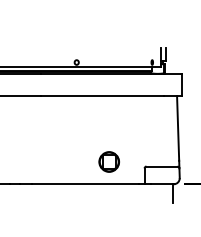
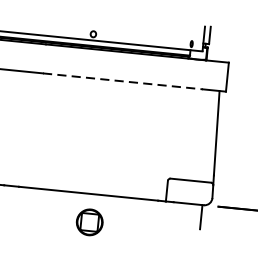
line: (103, 96) -> (123, 81), solid -> dashed
part: (108, 161) -> (88, 221), moved

